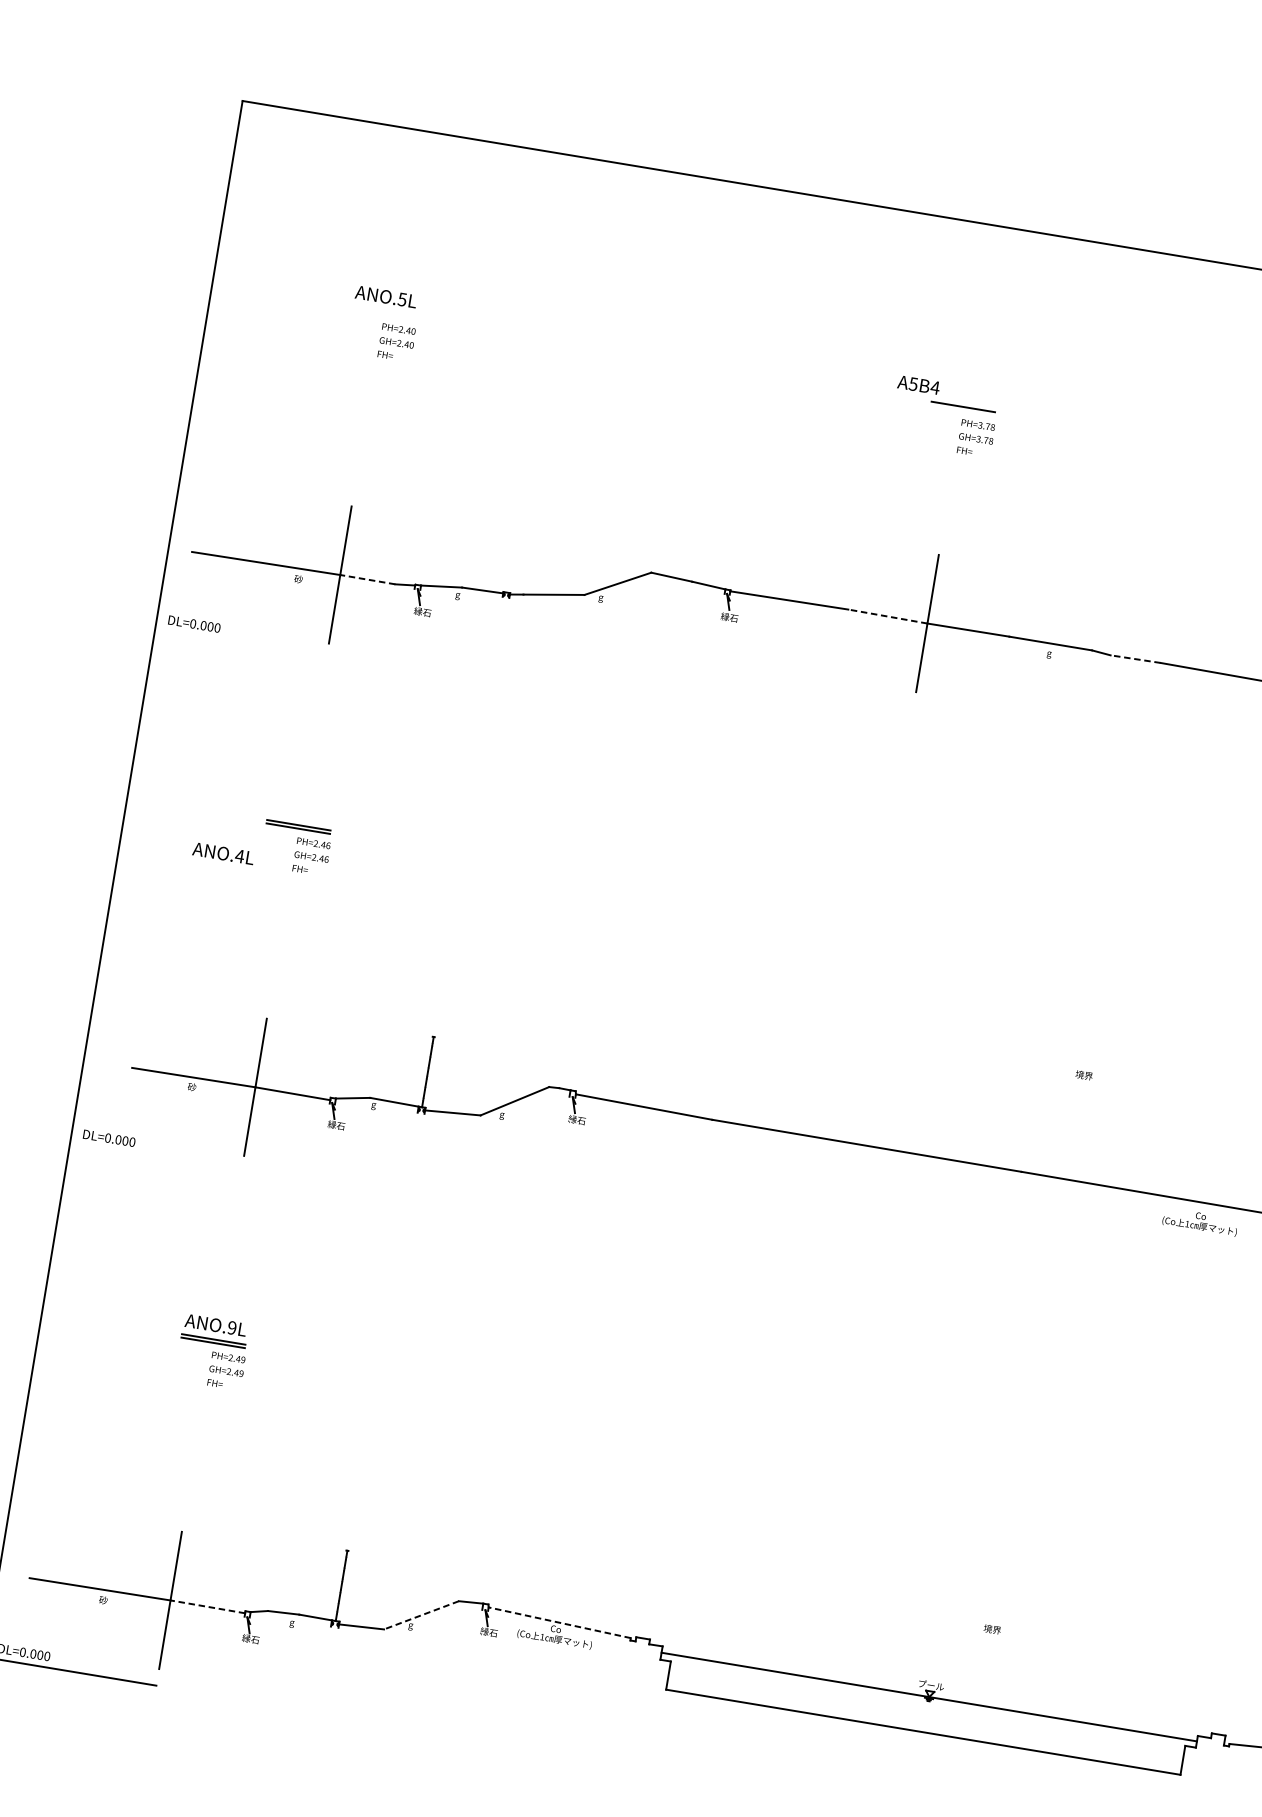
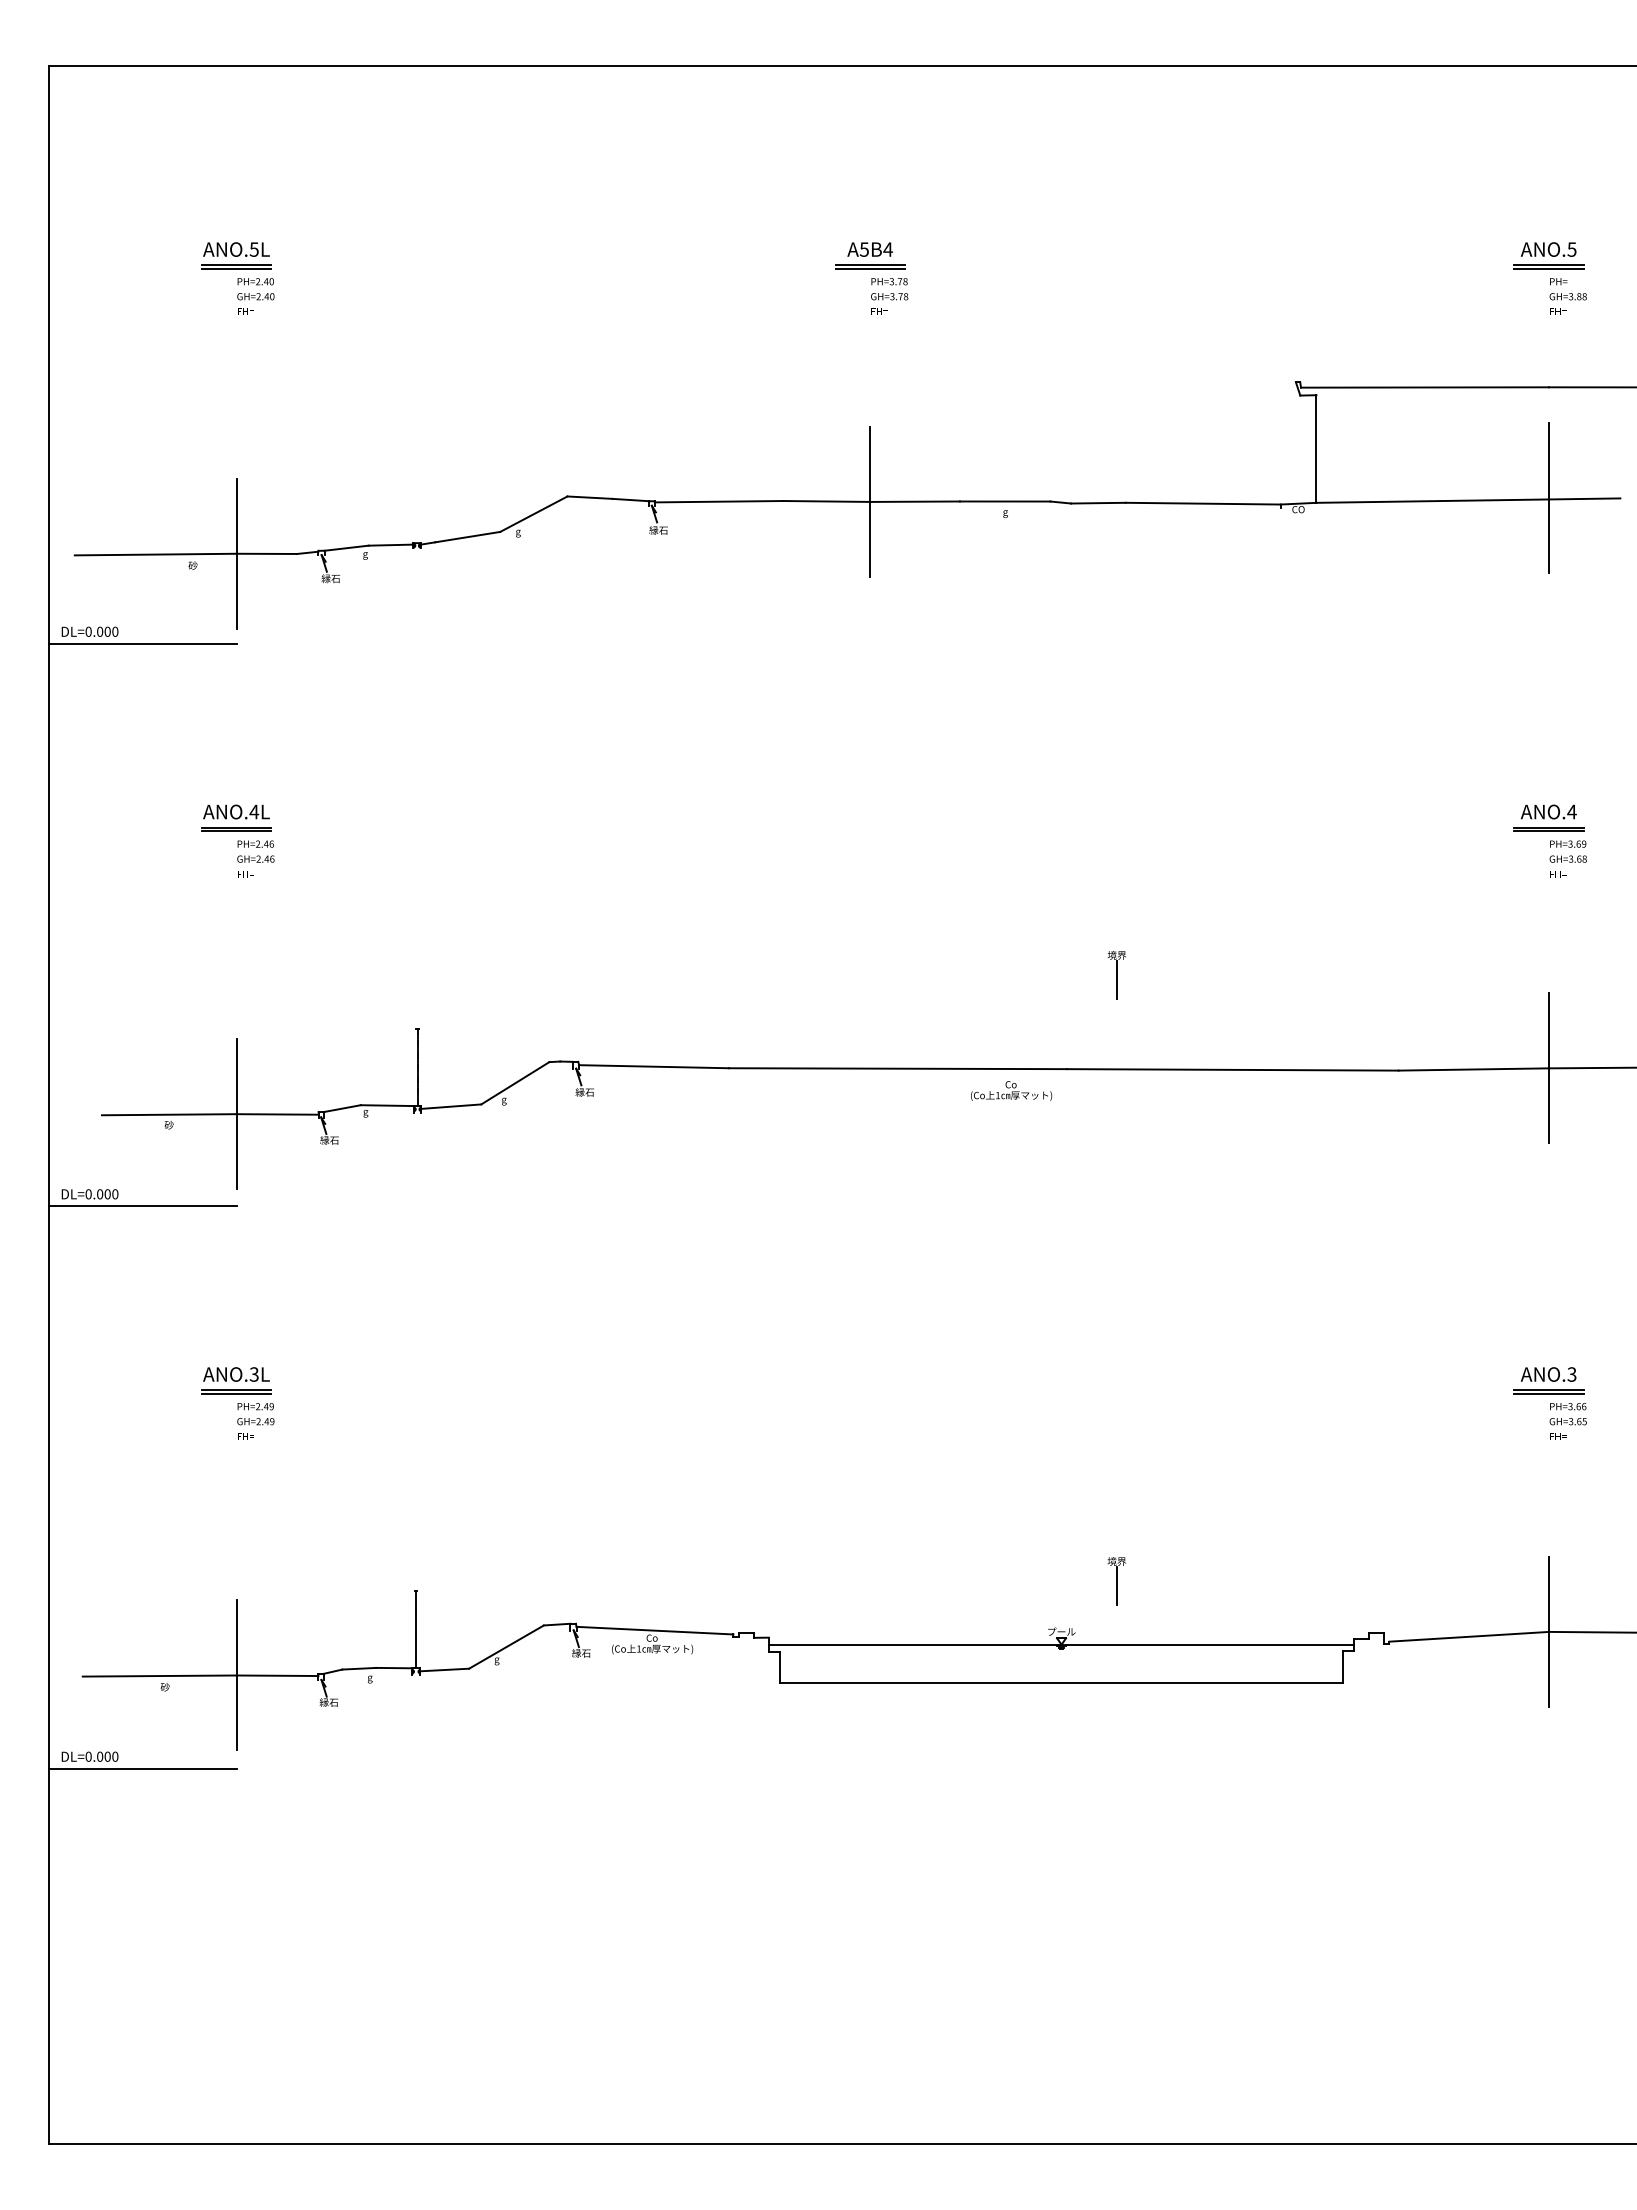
part: (383, 312) -> (236, 266), added
text: (918, 384) -> (869, 249), moved
line: (962, 410) -> (870, 268), added
line: (367, 579) -> (266, 553), dashed -> solid
line: (887, 616) -> (826, 501), dashed -> solid
line: (240, 642) -> (142, 643), added
line: (1134, 659) -> (1097, 503), dashed -> solid
text: (223, 853) -> (236, 811), moved
line: (1081, 1097) -> (1117, 979), added
line: (155, 1157) -> (142, 1206), added
text: (1200, 1221) -> (1011, 1090), moved
text: (231, 1327) -> (253, 1374), ANO.9L -> ANO.3L
line: (207, 1606) -> (277, 1675), dashed -> solid
line: (421, 1615) -> (506, 1647), dashed -> solid
line: (560, 1622) -> (655, 1630), dashed -> solid
line: (988, 1652) -> (1116, 1586), added

